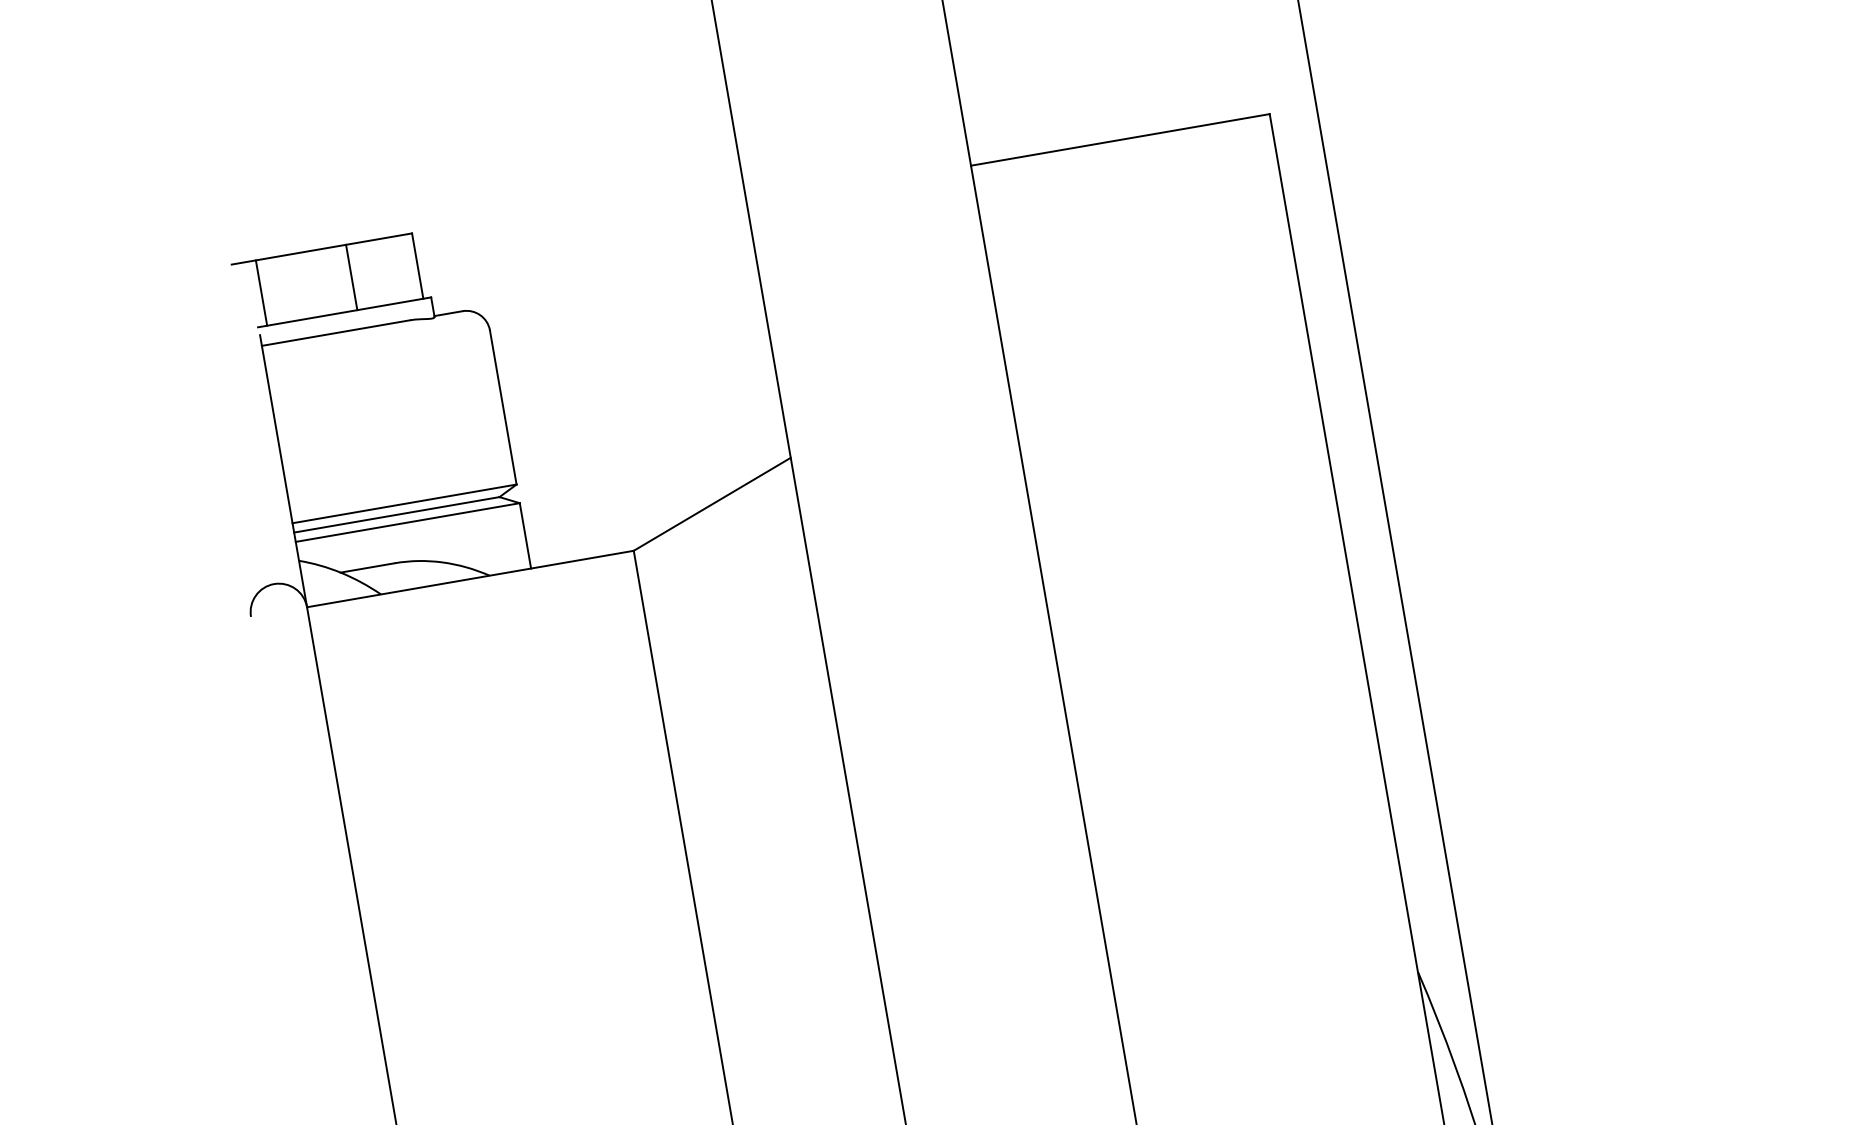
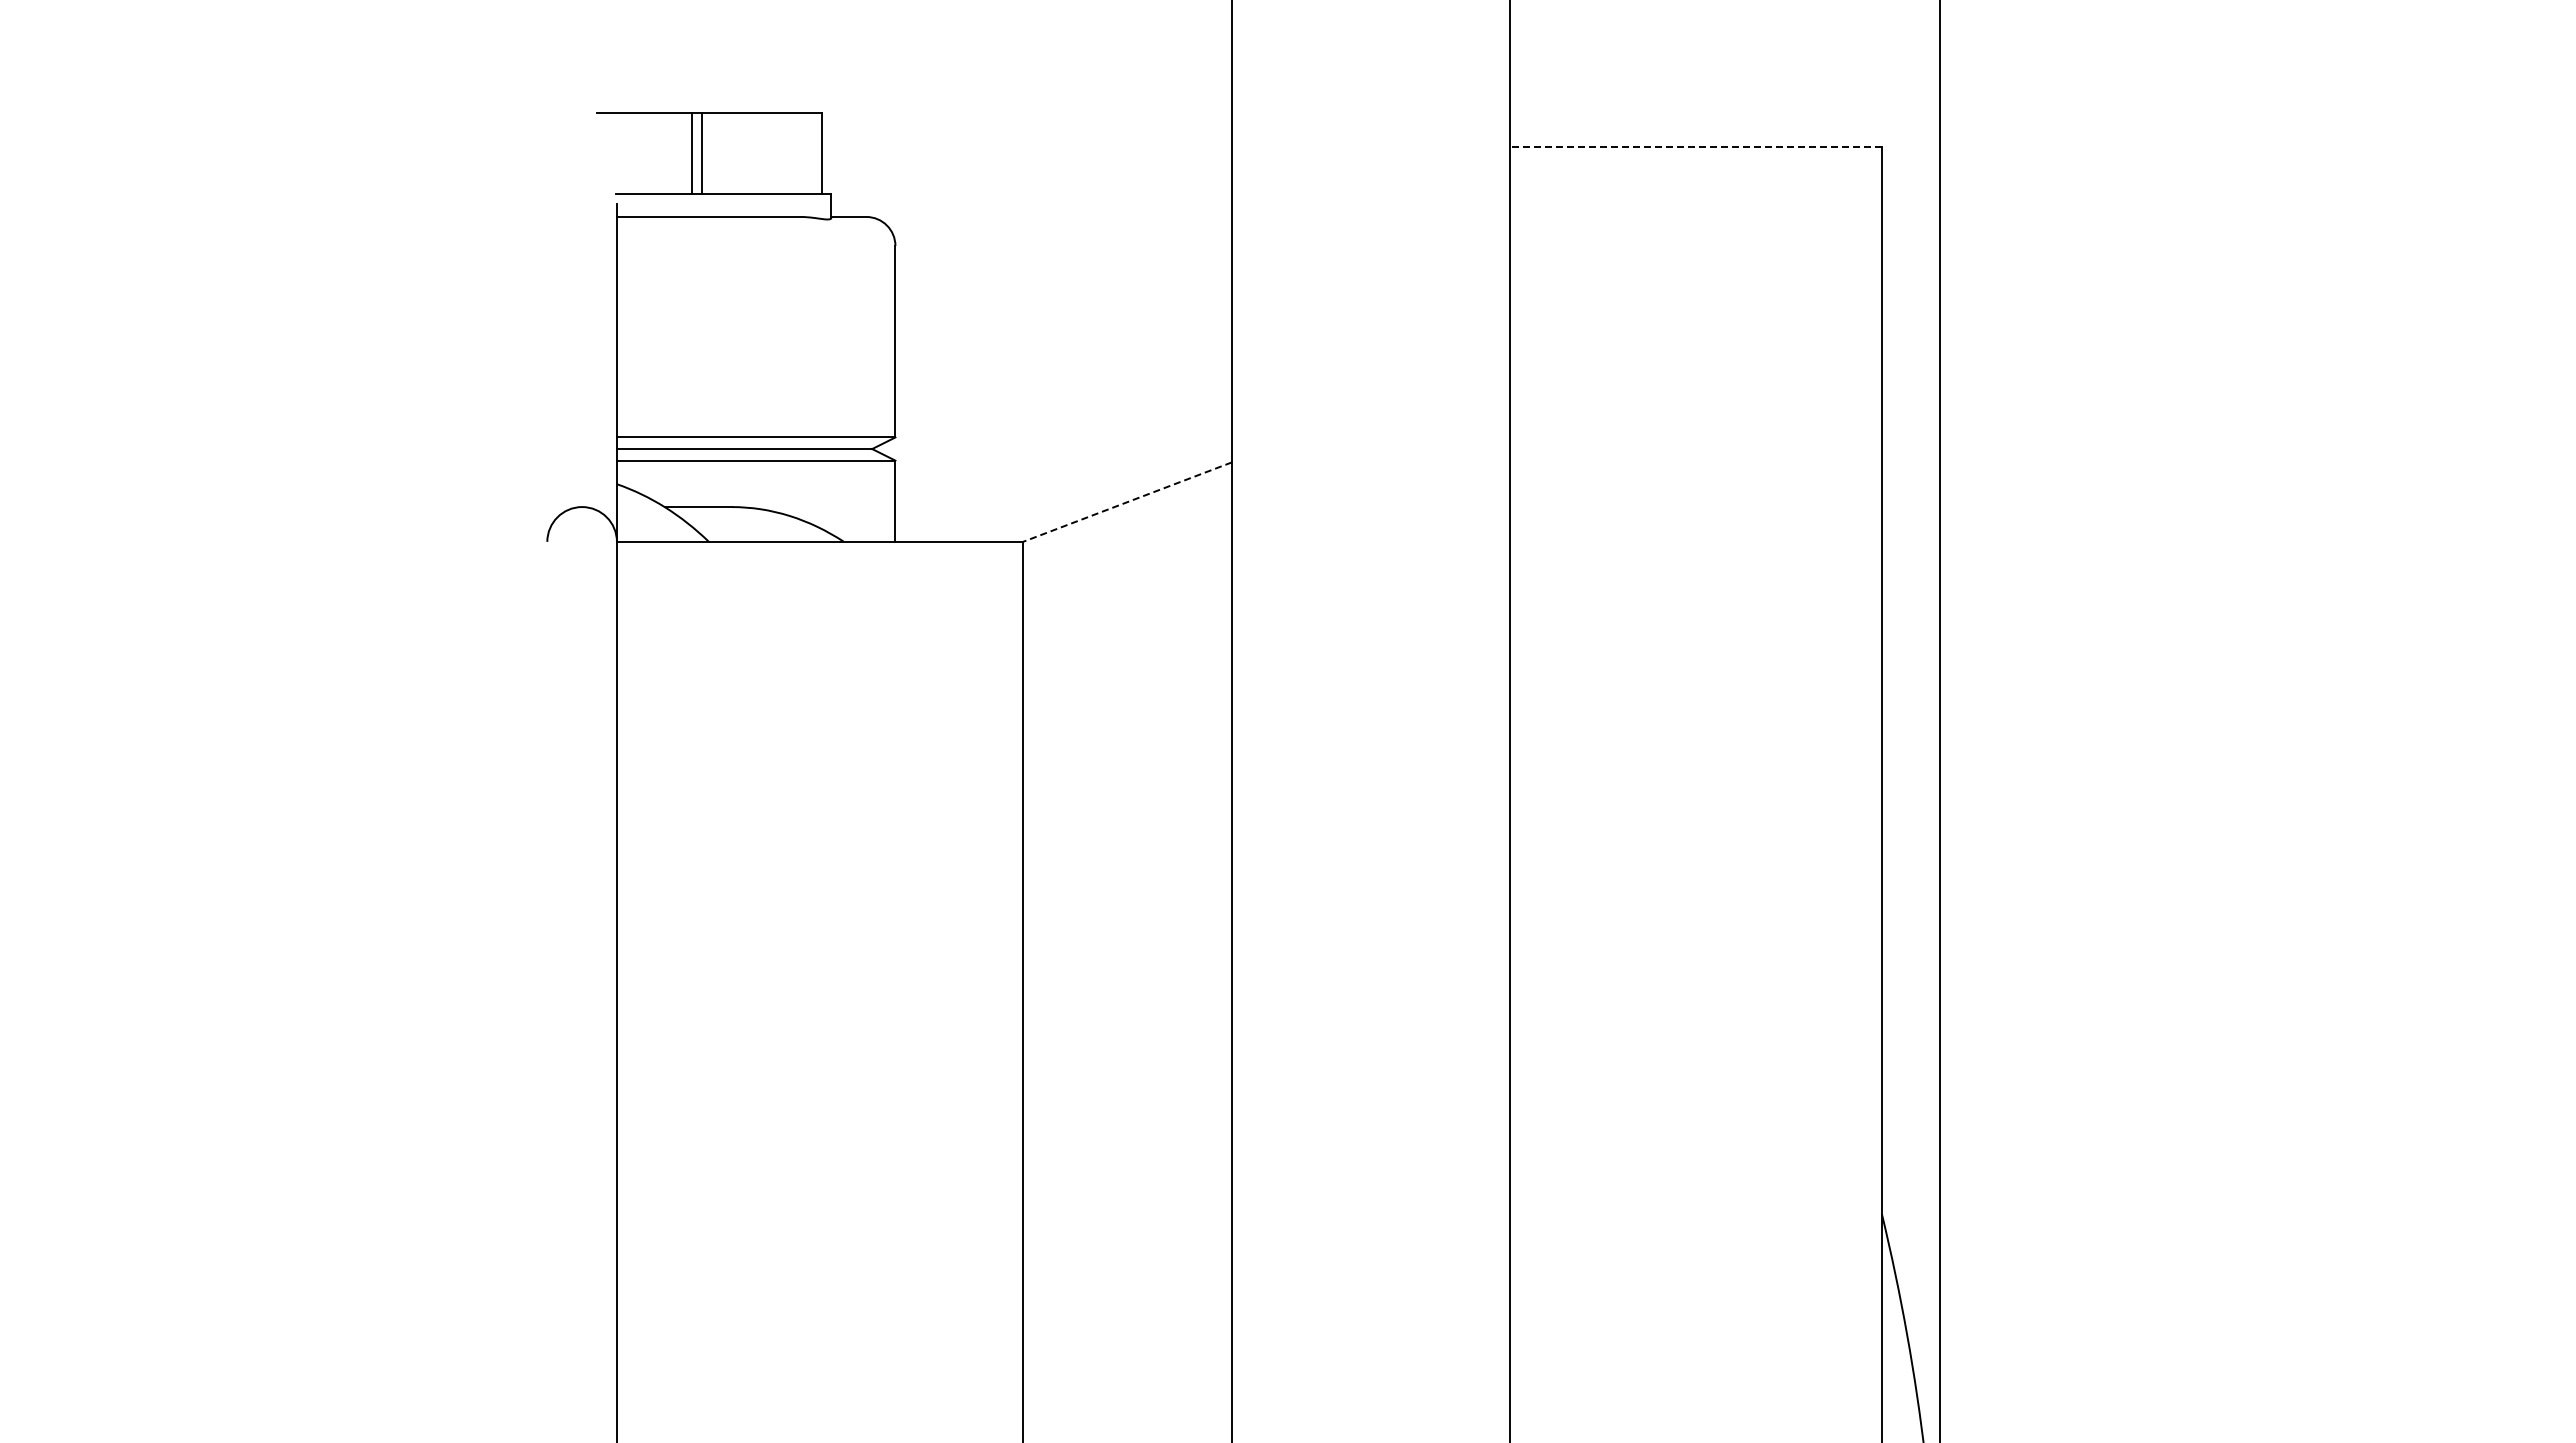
line: (1120, 139) -> (1696, 147), solid -> dashed
line: (351, 276) -> (691, 152), moved
line: (261, 292) -> (701, 152), moved
line: (712, 504) -> (1127, 502), solid -> dashed

